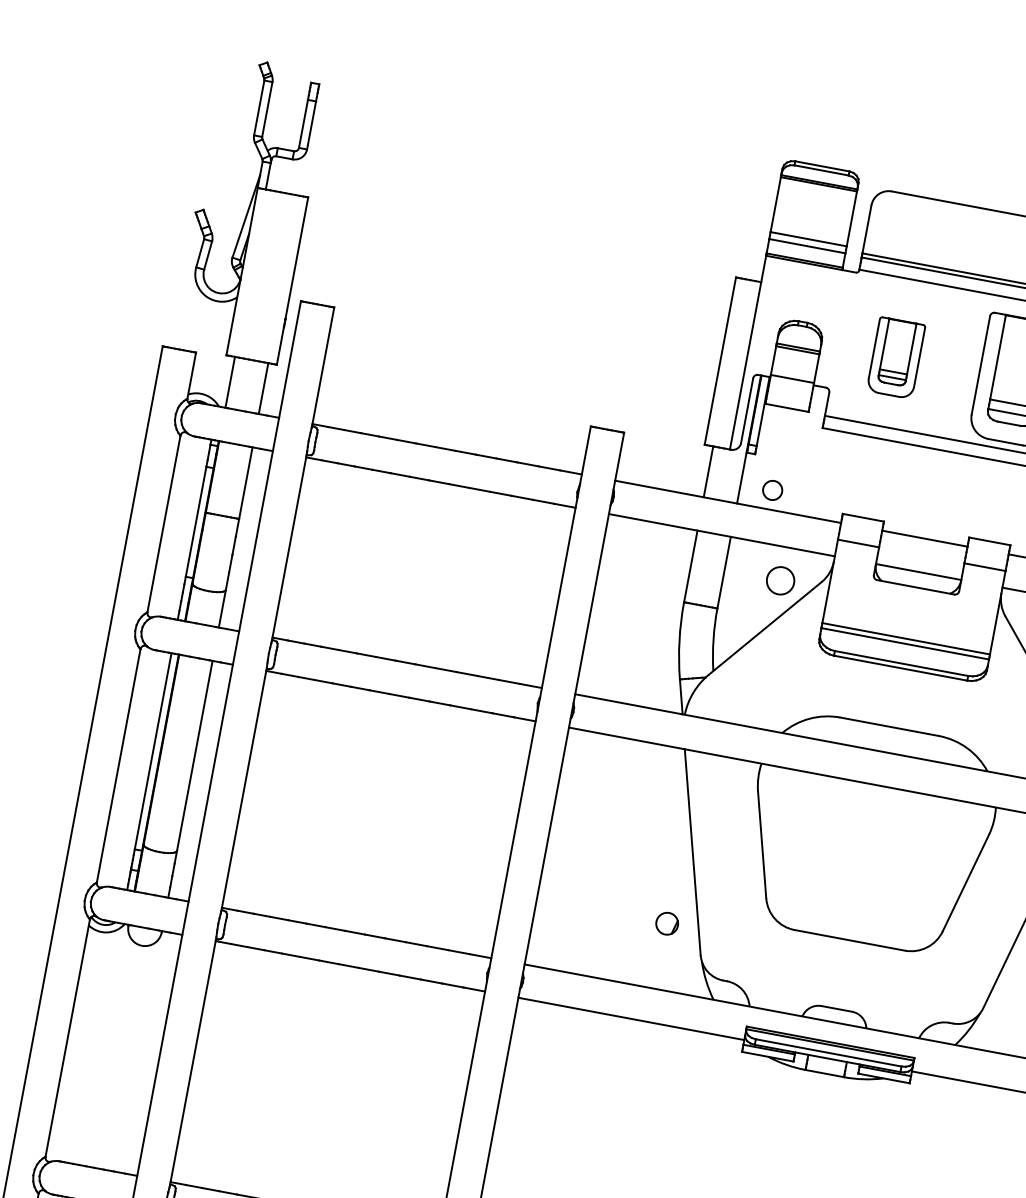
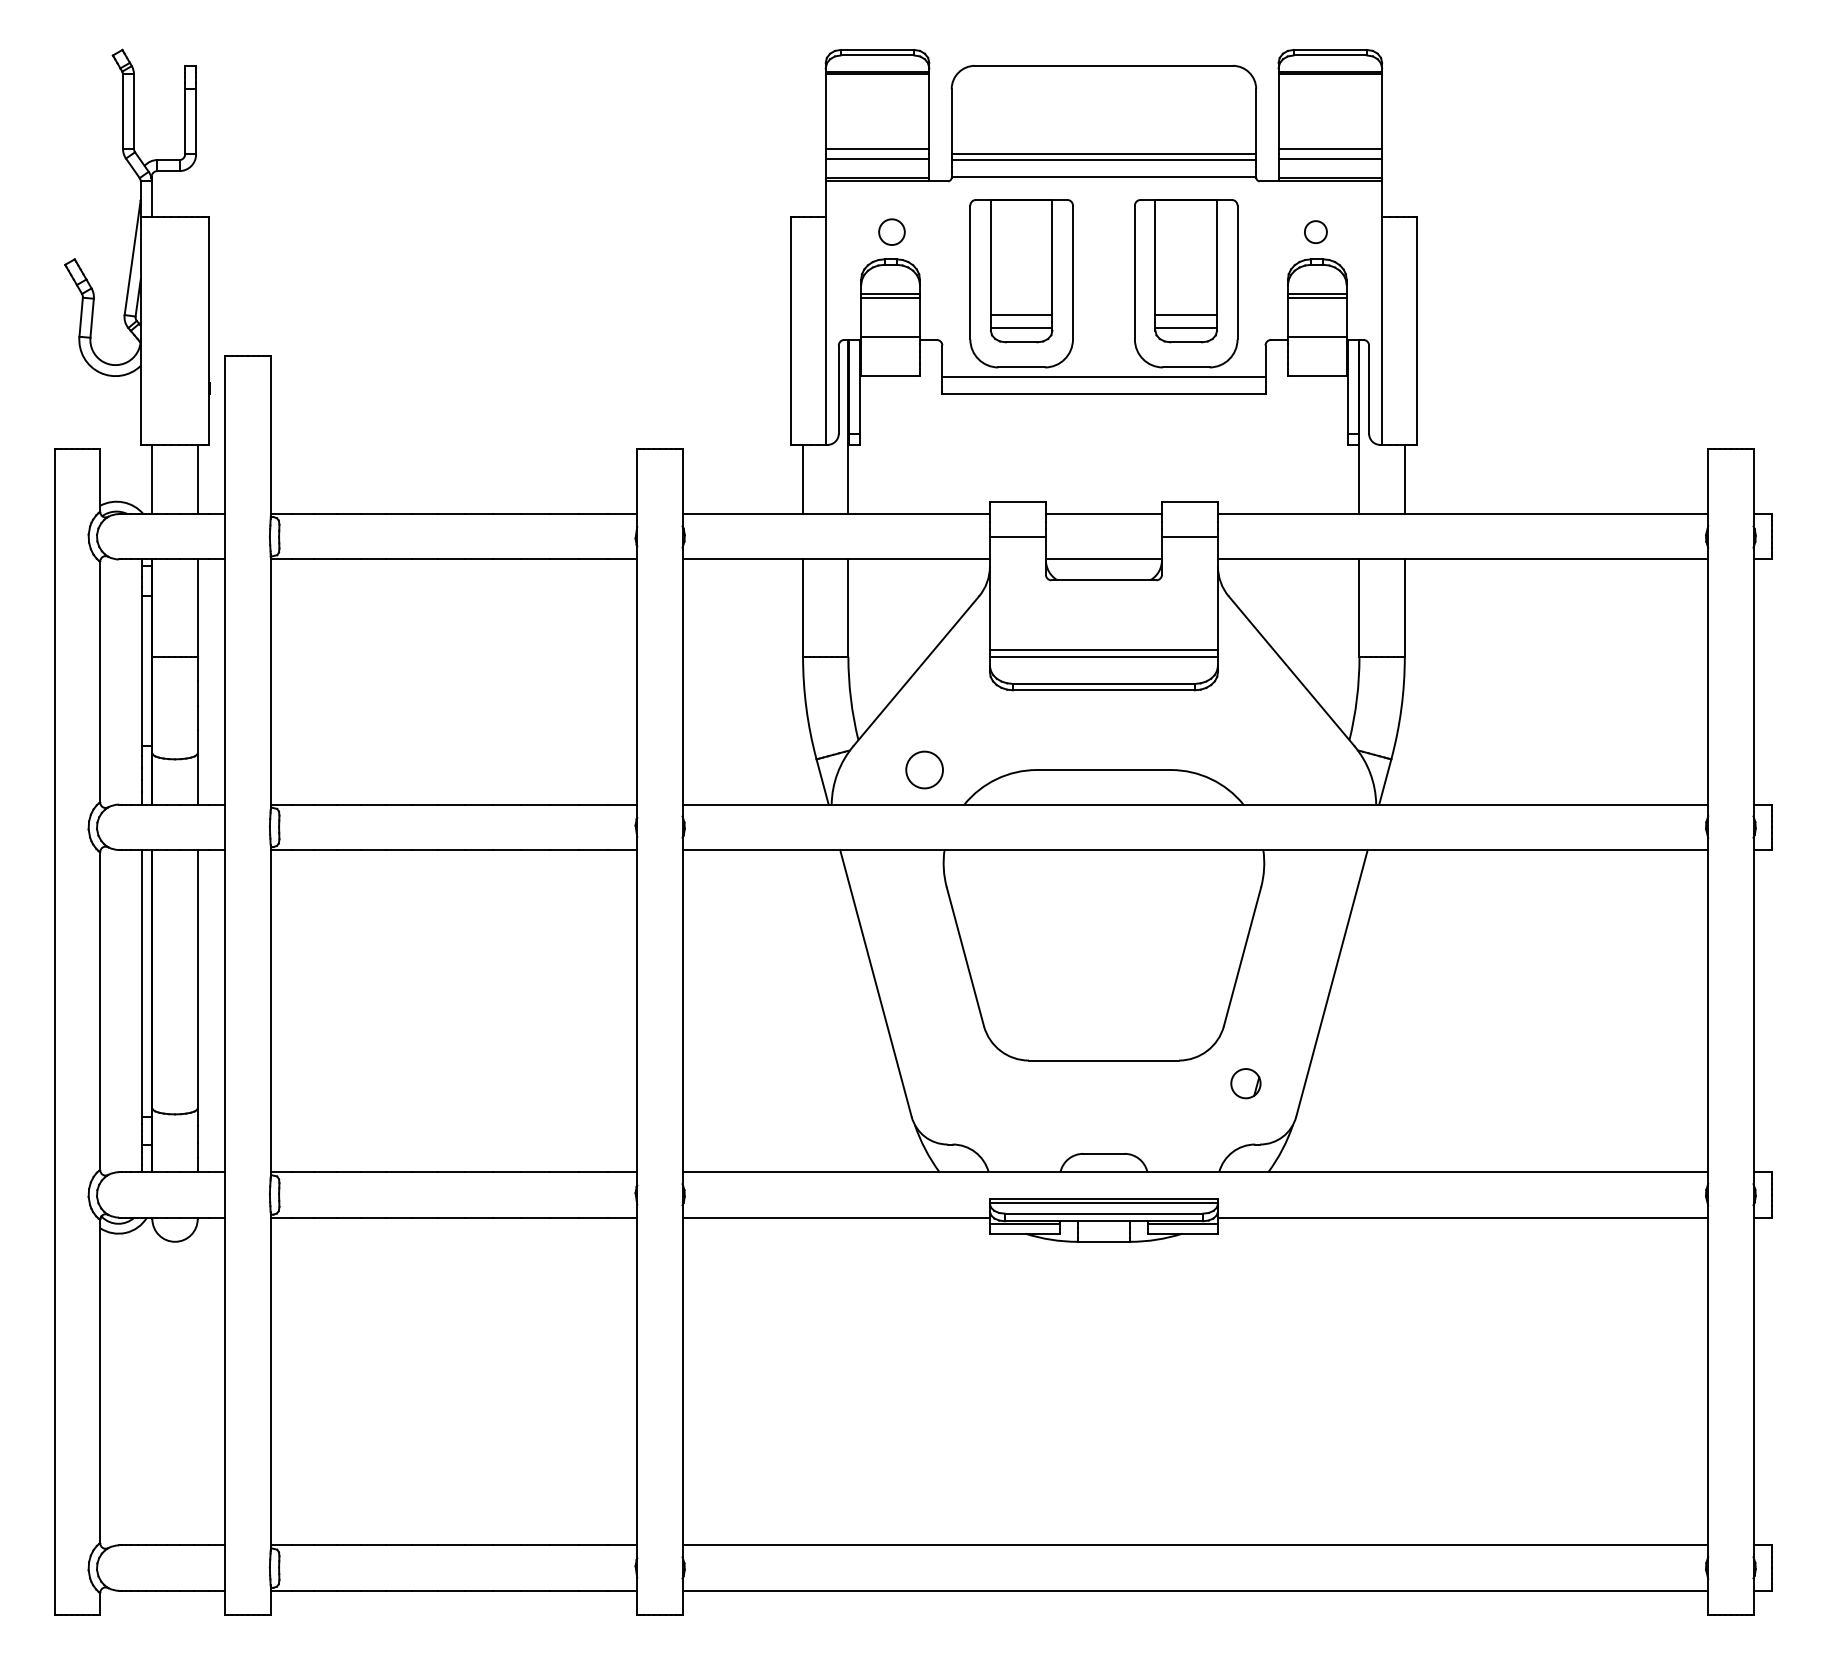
part: (896, 357) -> (1021, 283), size x1.67
circle: (772, 489) -> (891, 231), moved
circle: (780, 580) -> (924, 769), moved
part: (666, 923) -> (1245, 1083), moved

